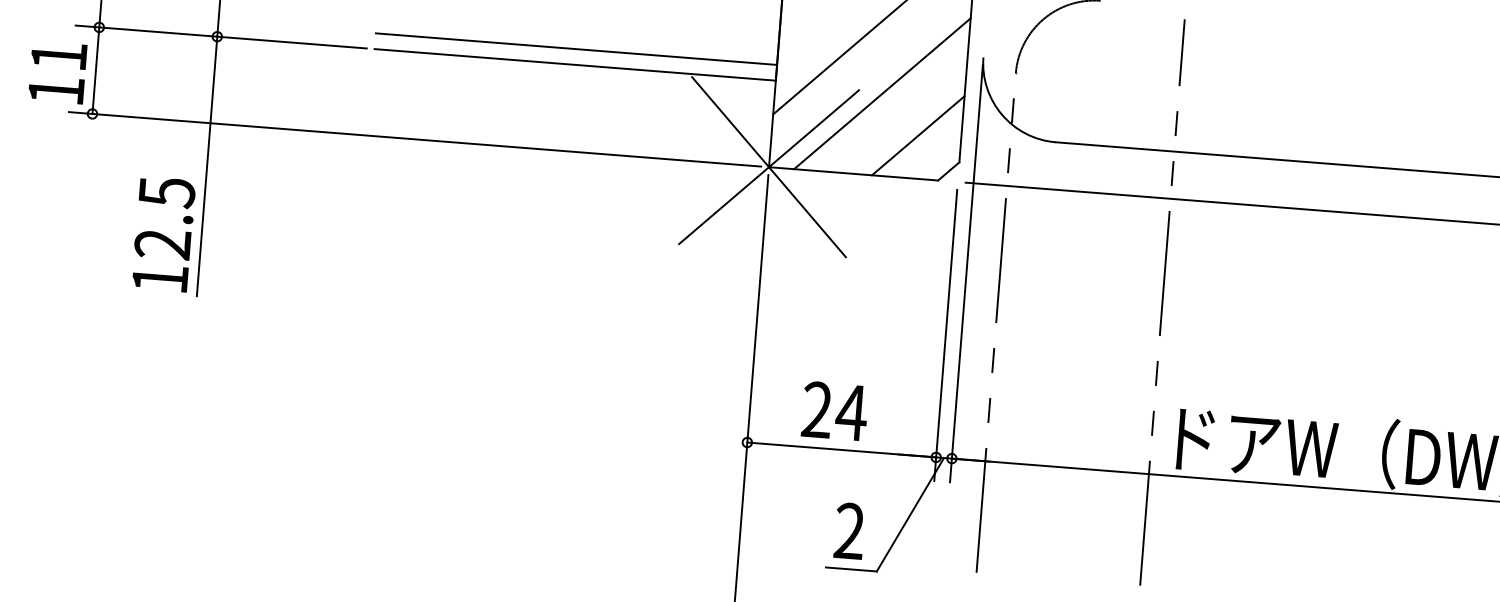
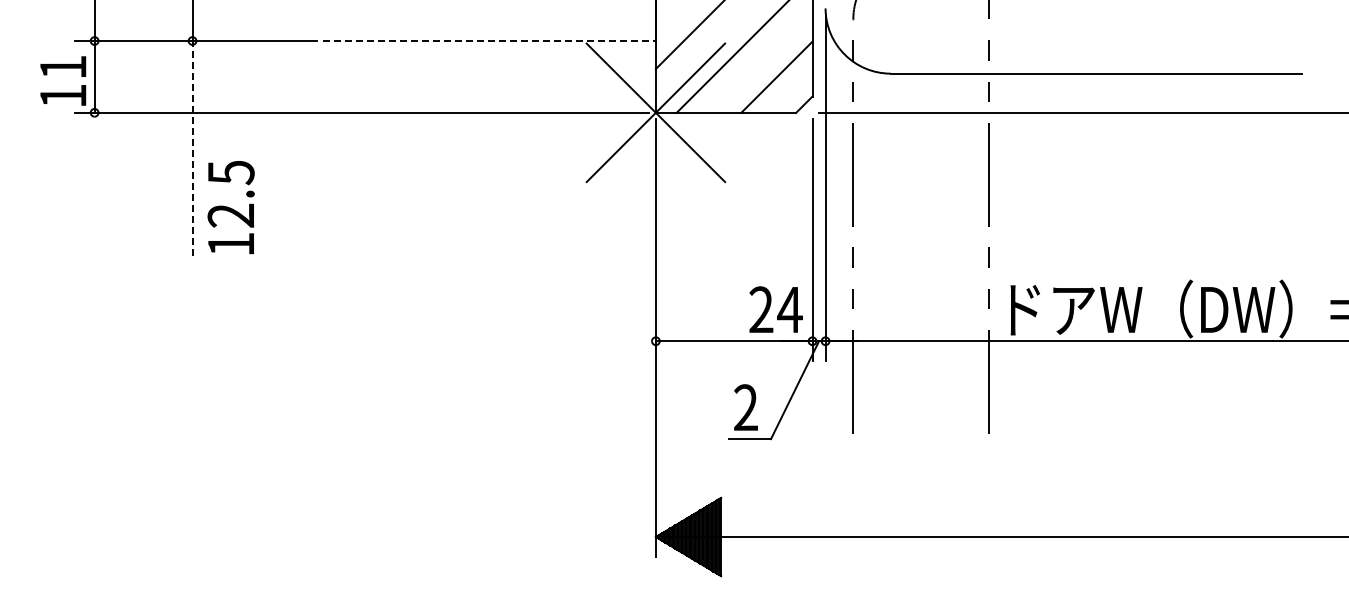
line: (576, 48) -> (489, 27), removed
line: (575, 65) -> (489, 41), solid -> dashed
line: (207, 166) -> (192, 148), solid -> dashed
text: (162, 234) -> (230, 207), moved
text: (834, 410) -> (775, 309), moved

